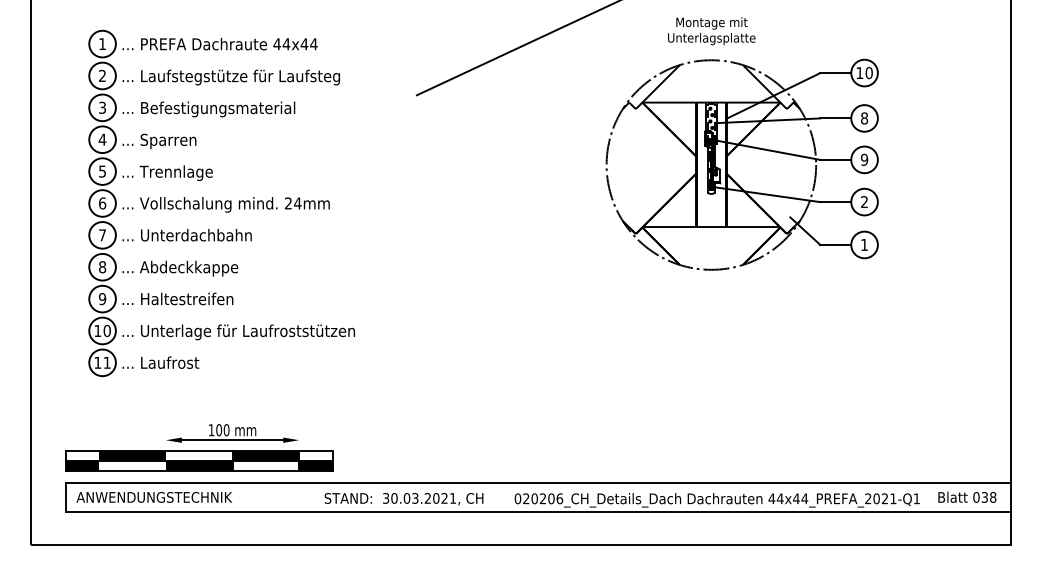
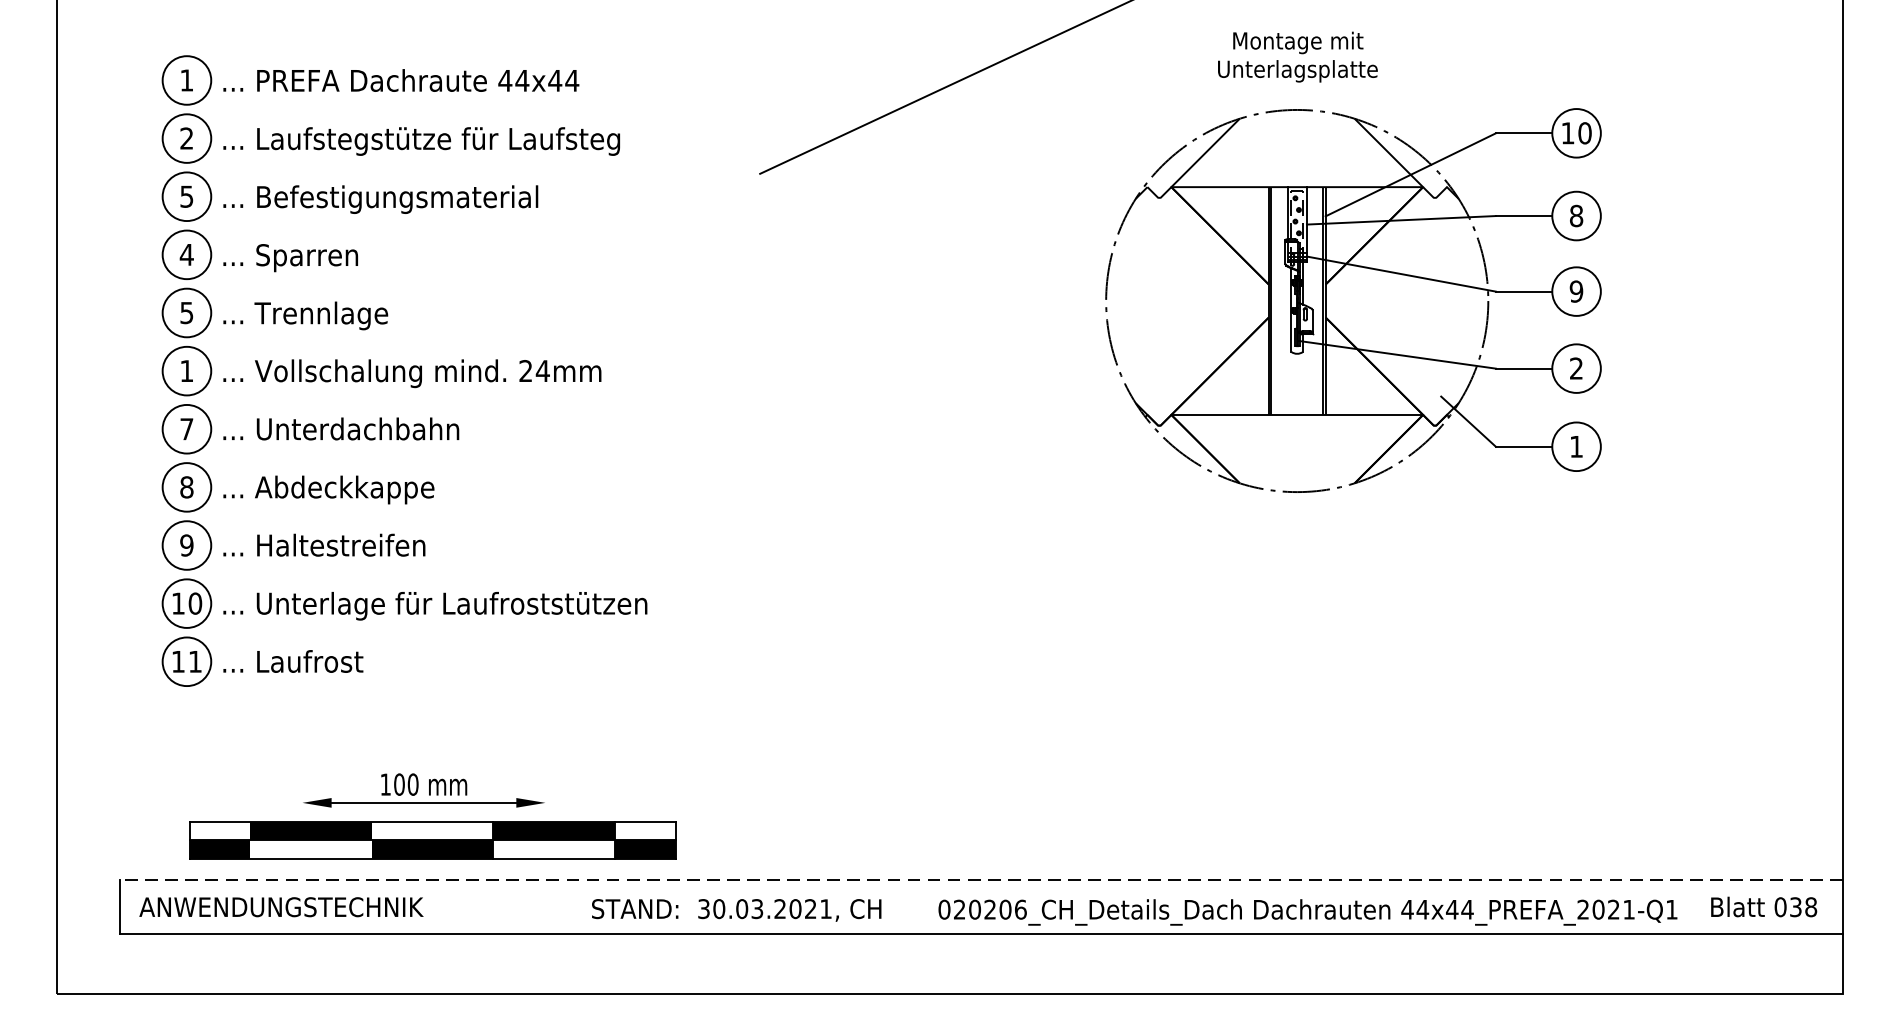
text: (102, 107) -> (186, 196), 3 -> 5
text: (102, 203) -> (186, 371), 6 -> 1
part: (199, 460) -> (432, 839), moved
line: (537, 482) -> (980, 879), solid -> dashed

